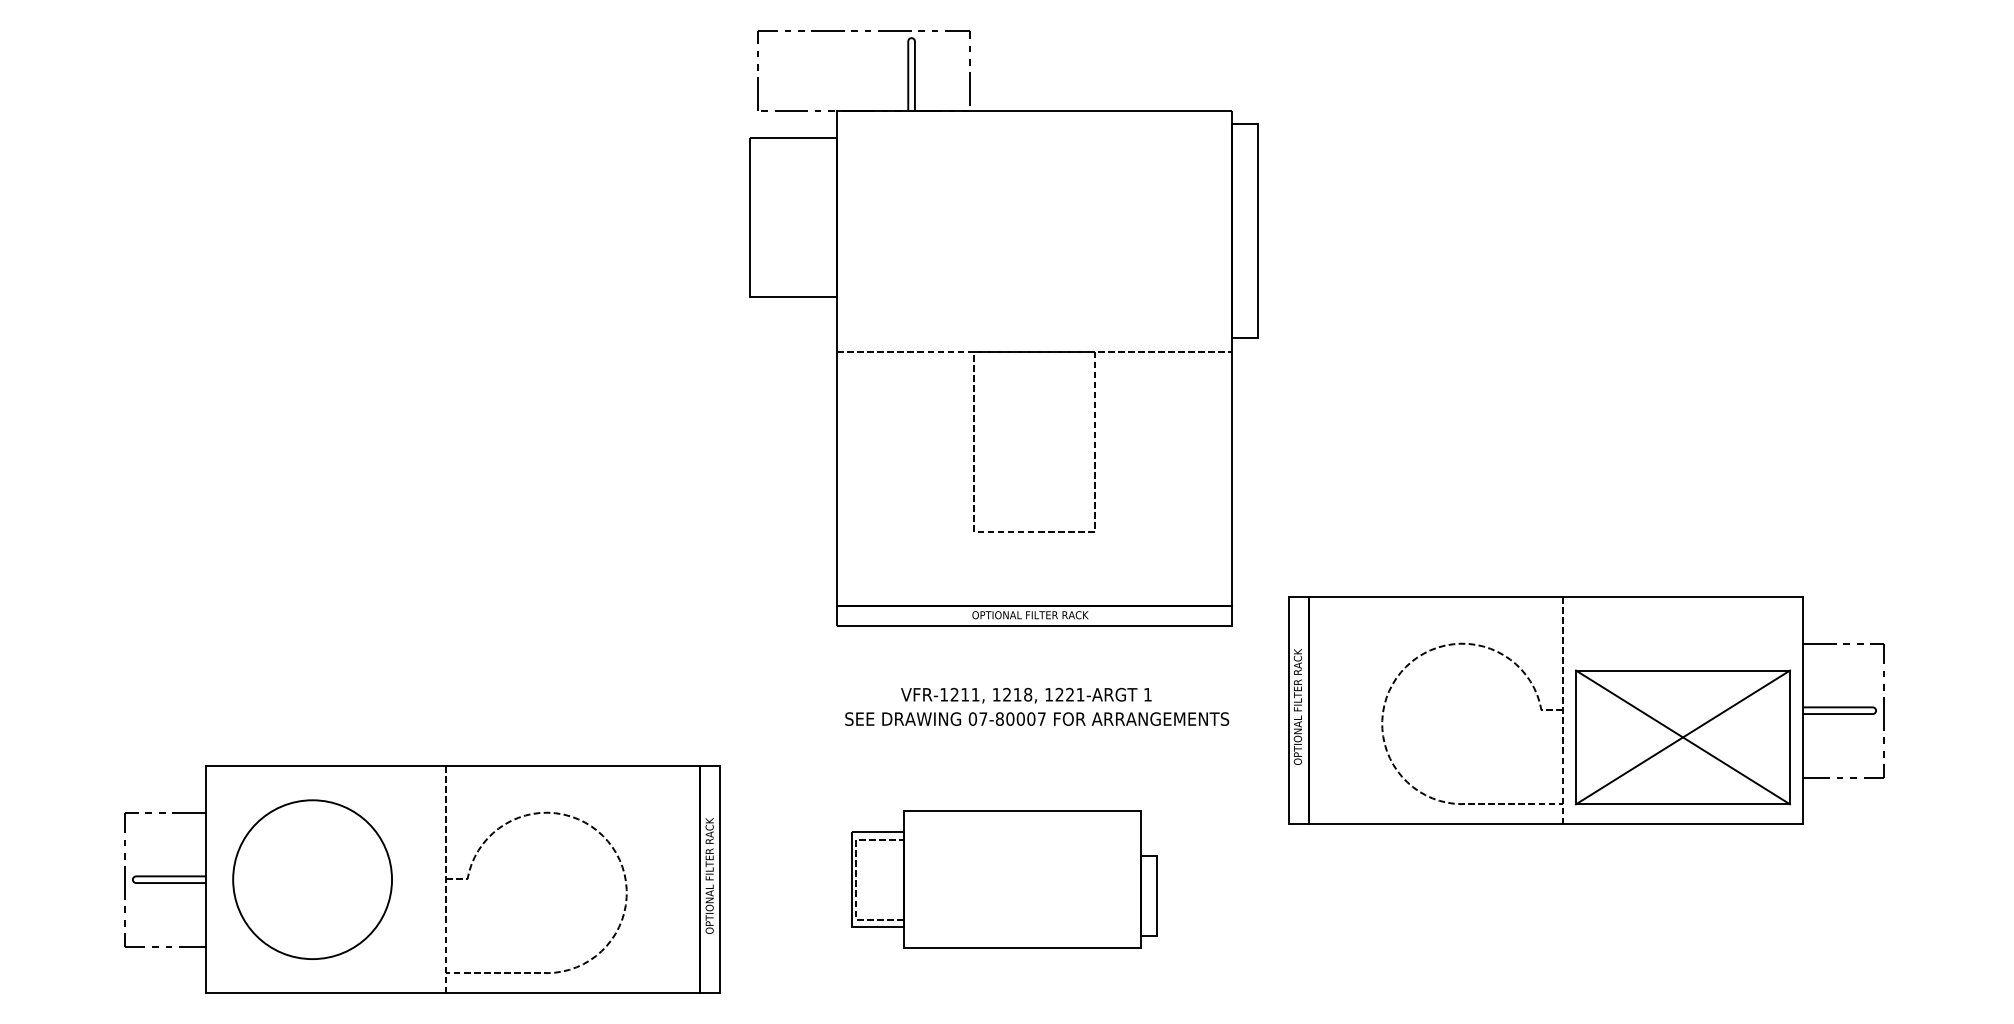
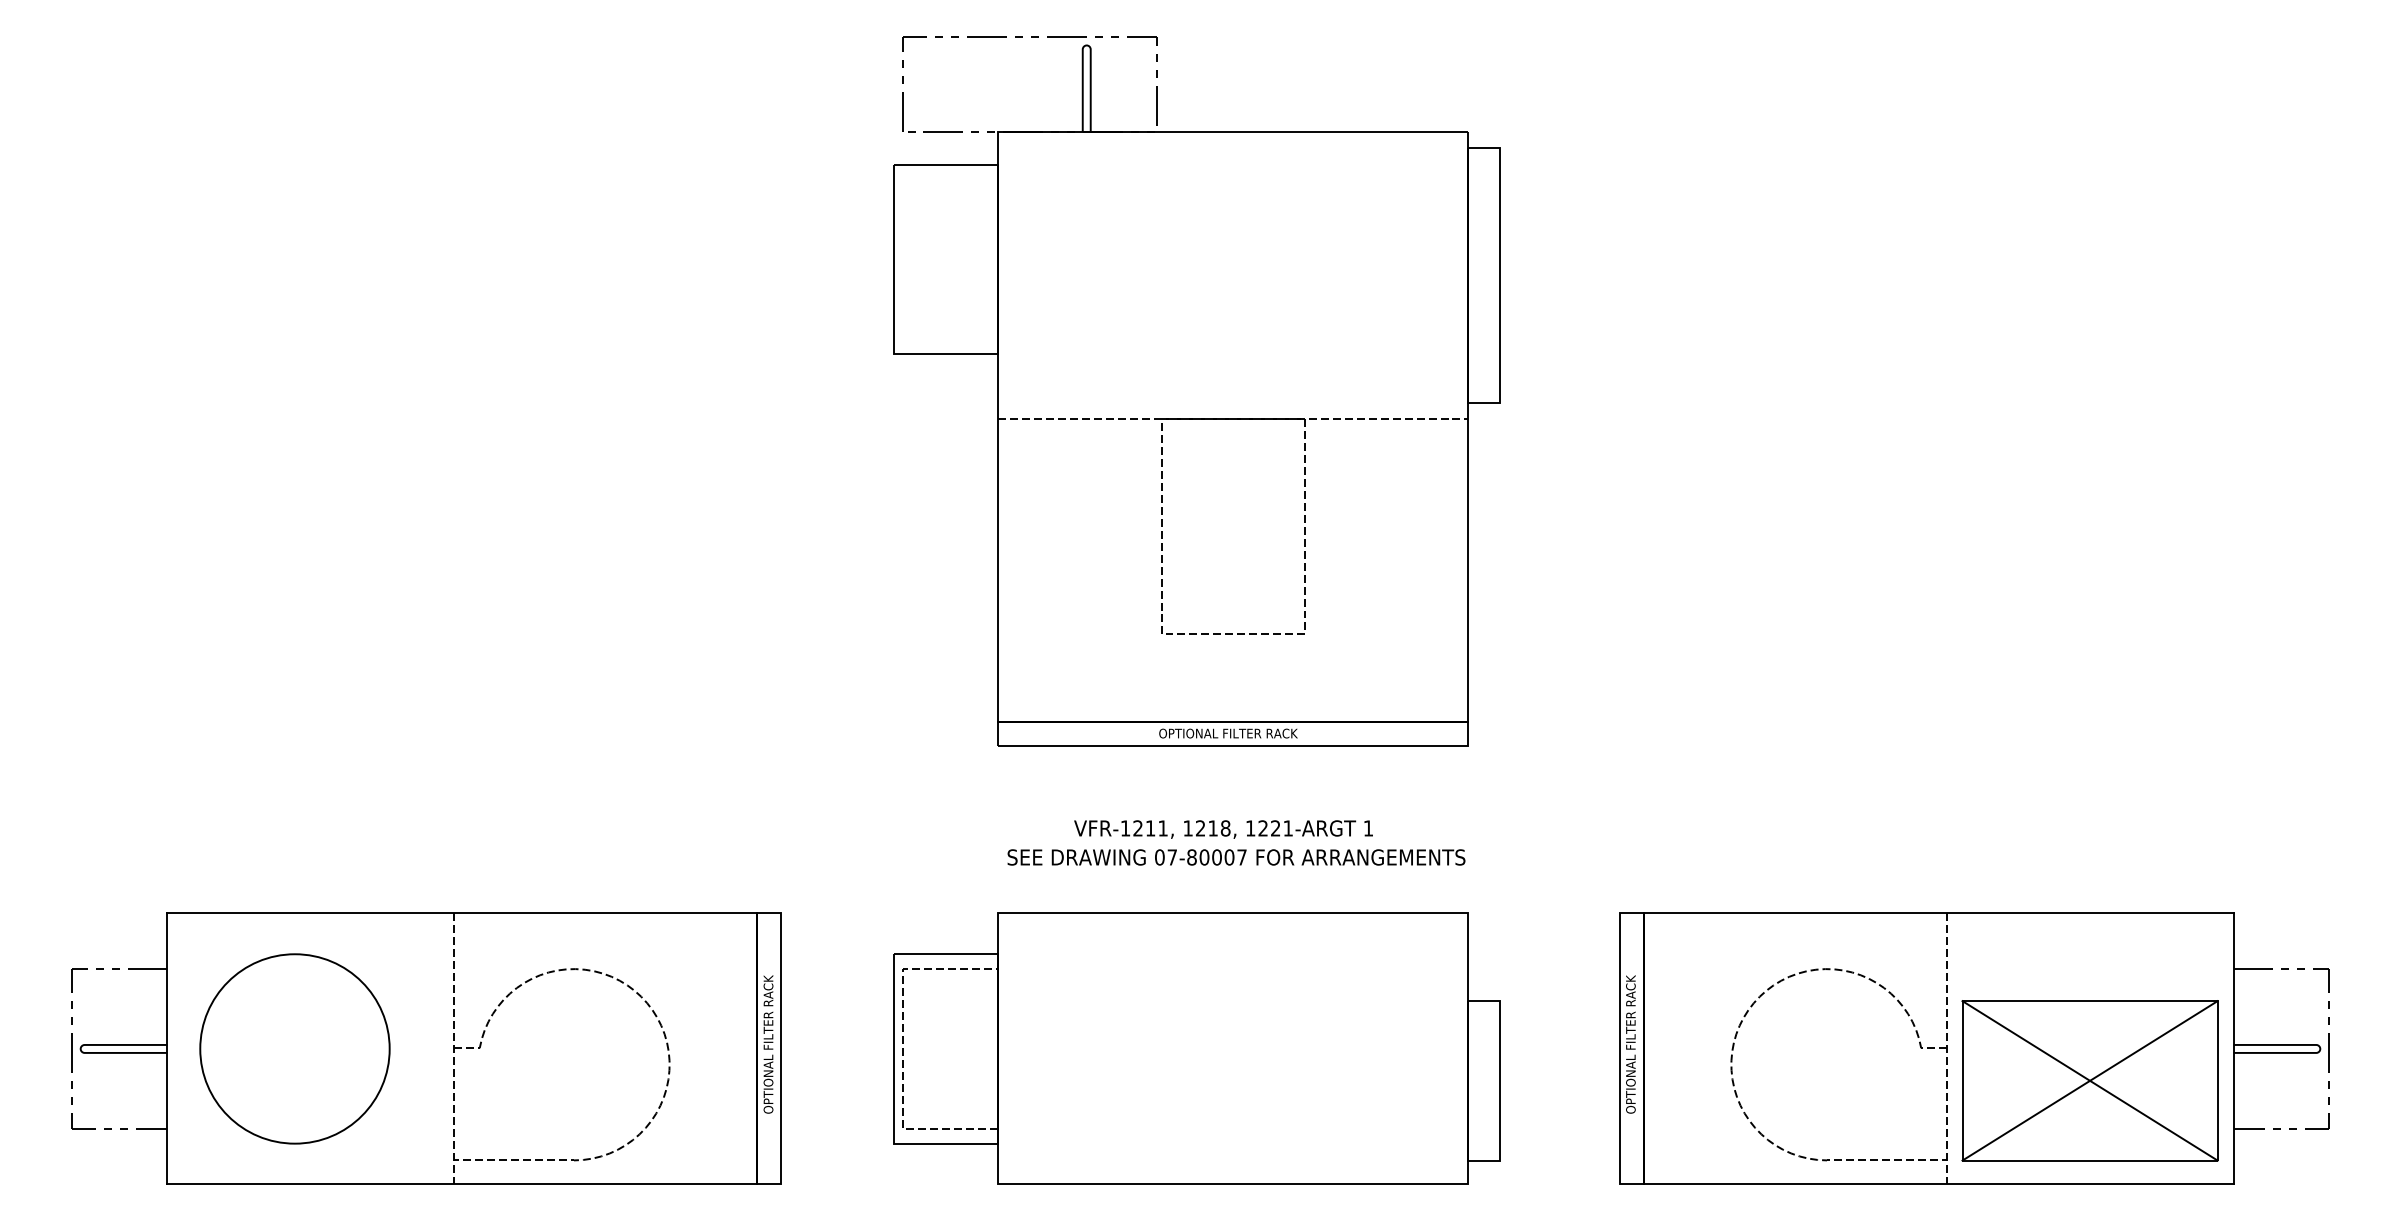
part: (1586, 710) -> (1974, 1048), moved
part: (422, 879) -> (426, 1048), moved
part: (1003, 879) -> (1196, 1048), size x1.67

